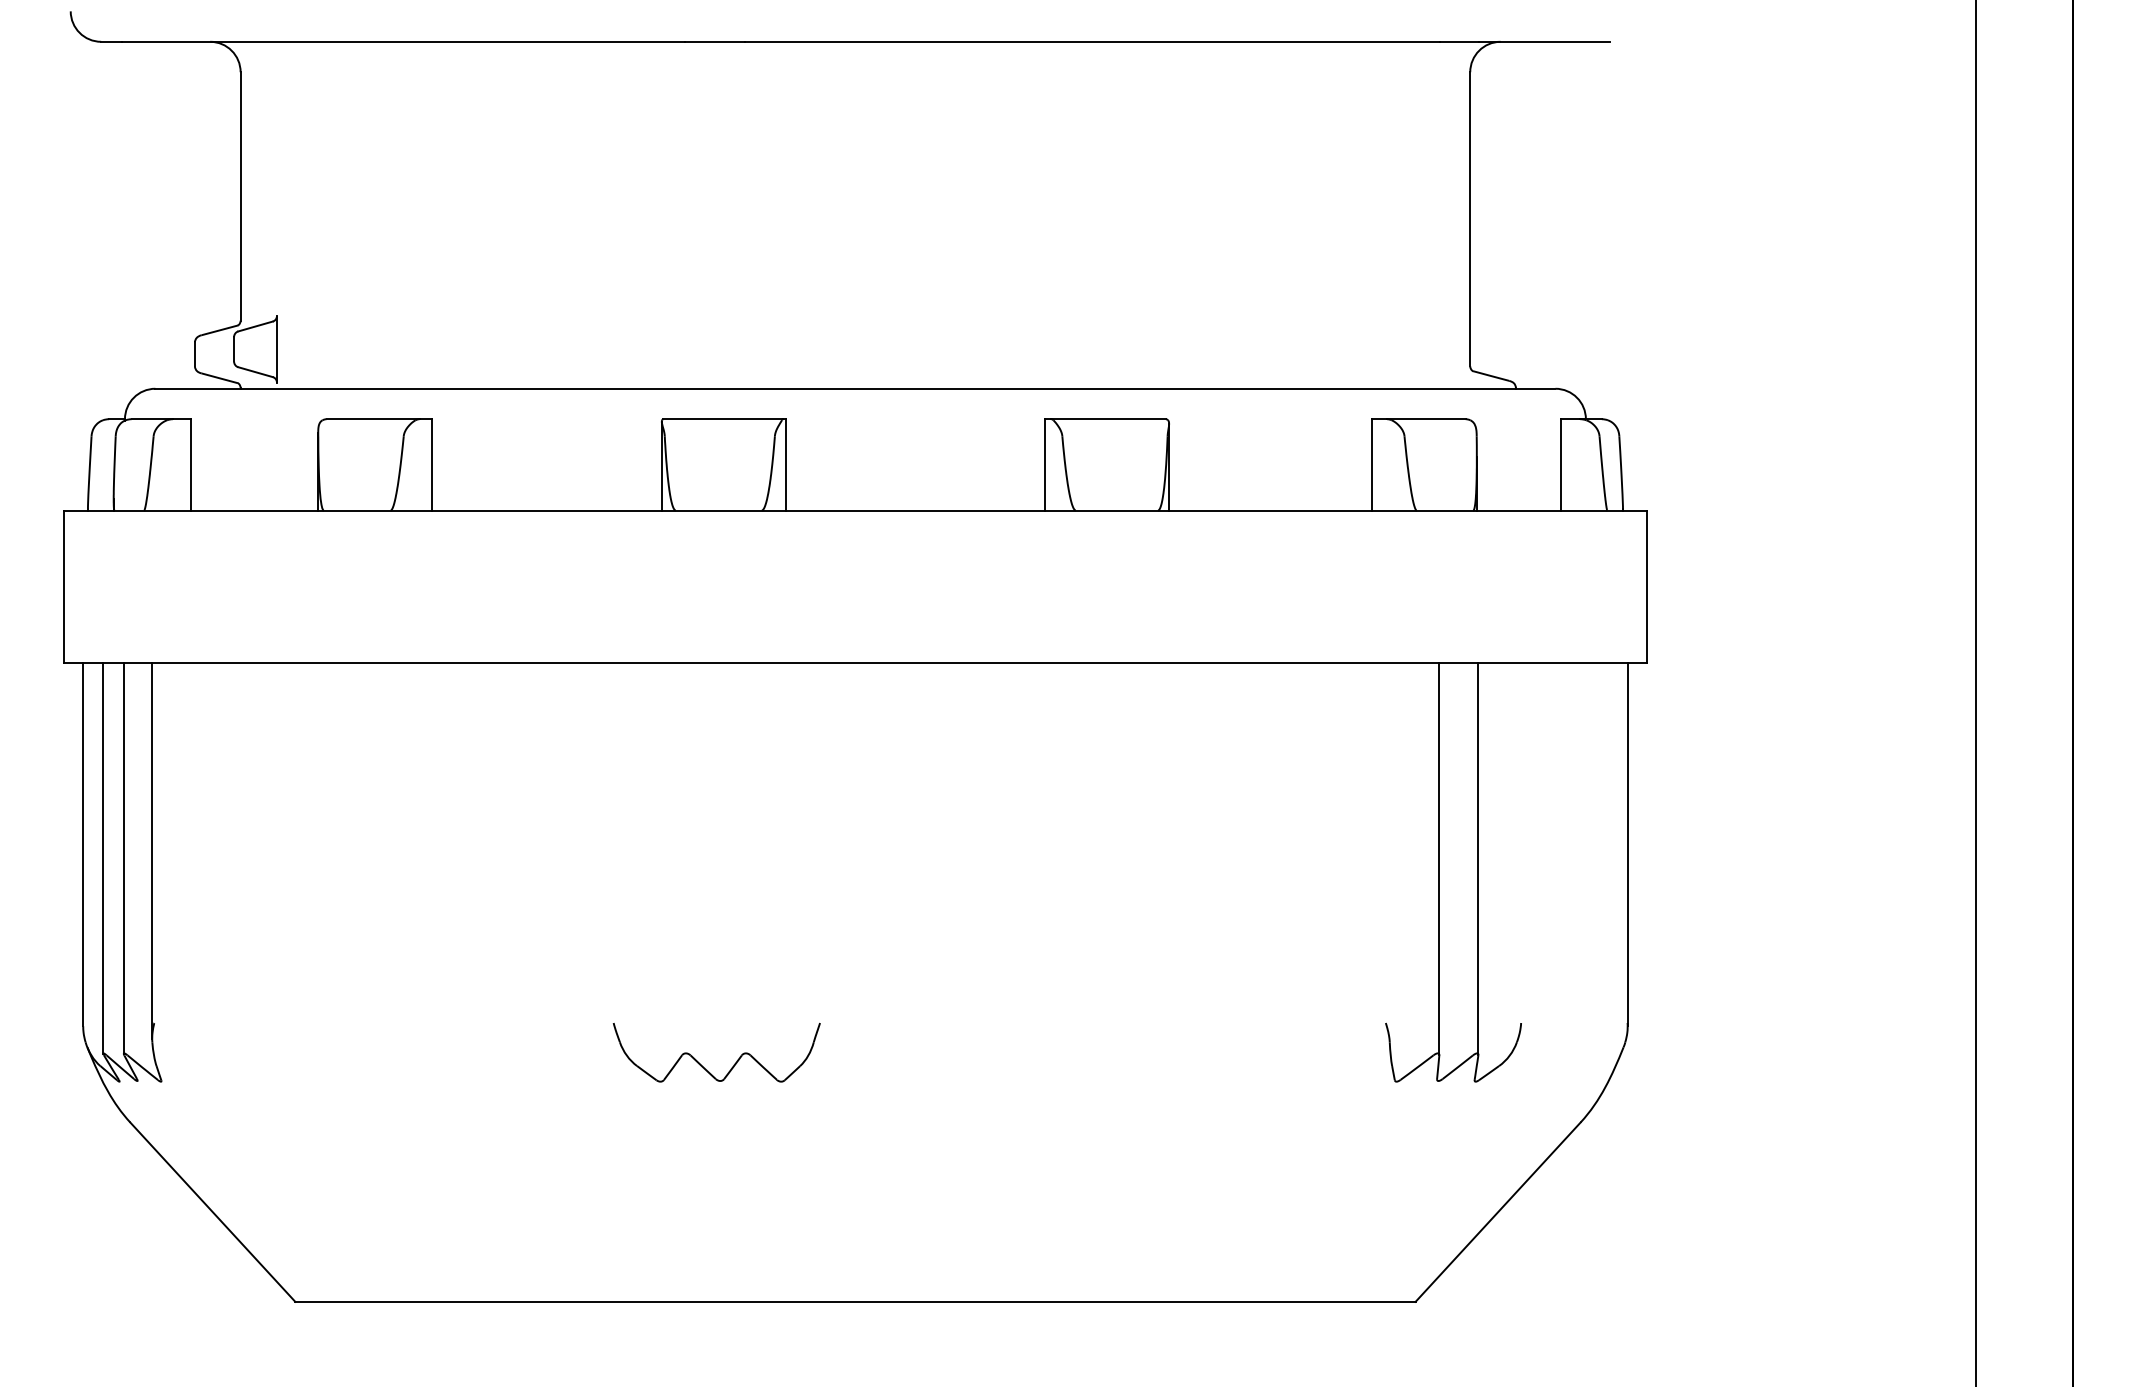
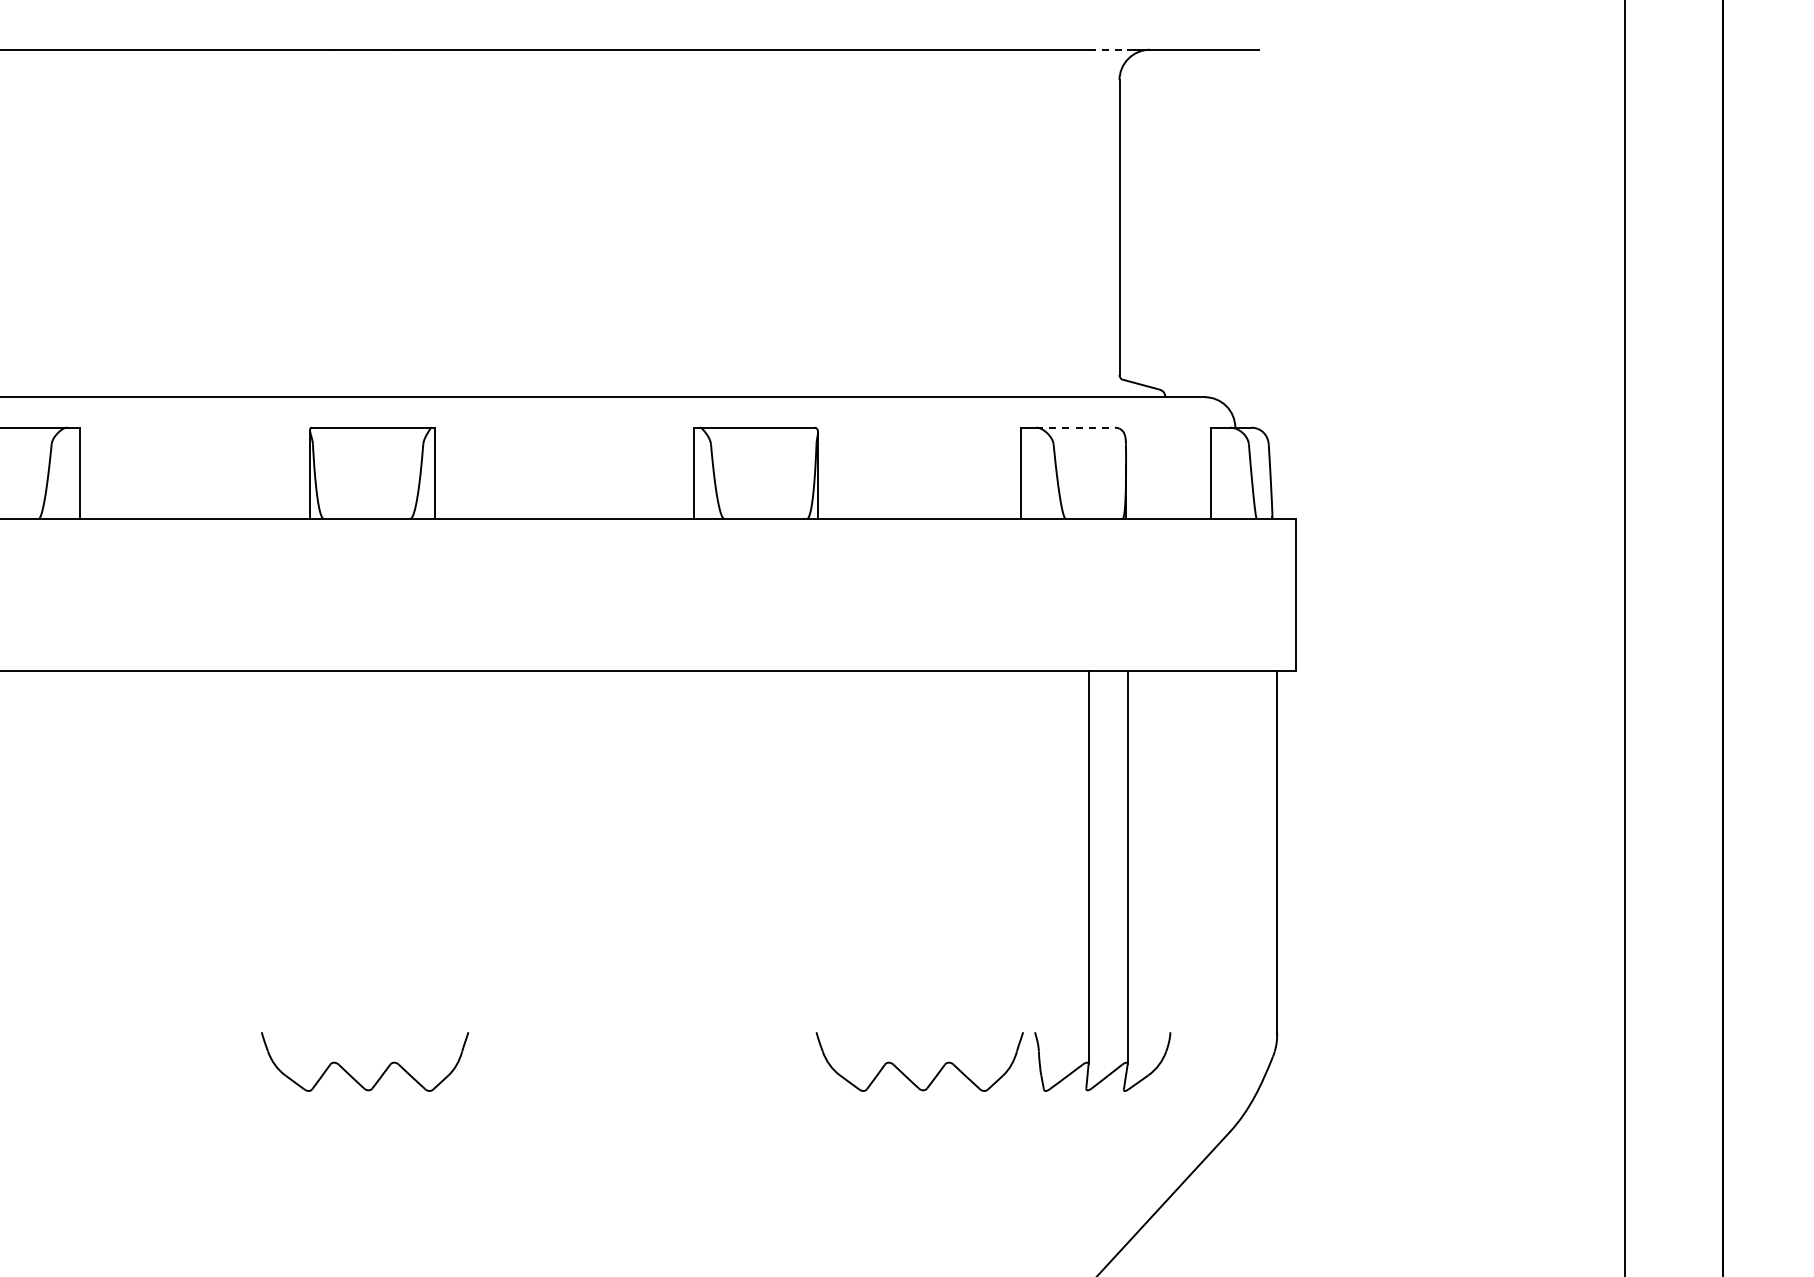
line: (1459, 41) -> (1108, 49), solid -> dashed
line: (1426, 419) -> (1075, 427), solid -> dashed
part: (1256, 1065) -> (905, 1074), added

